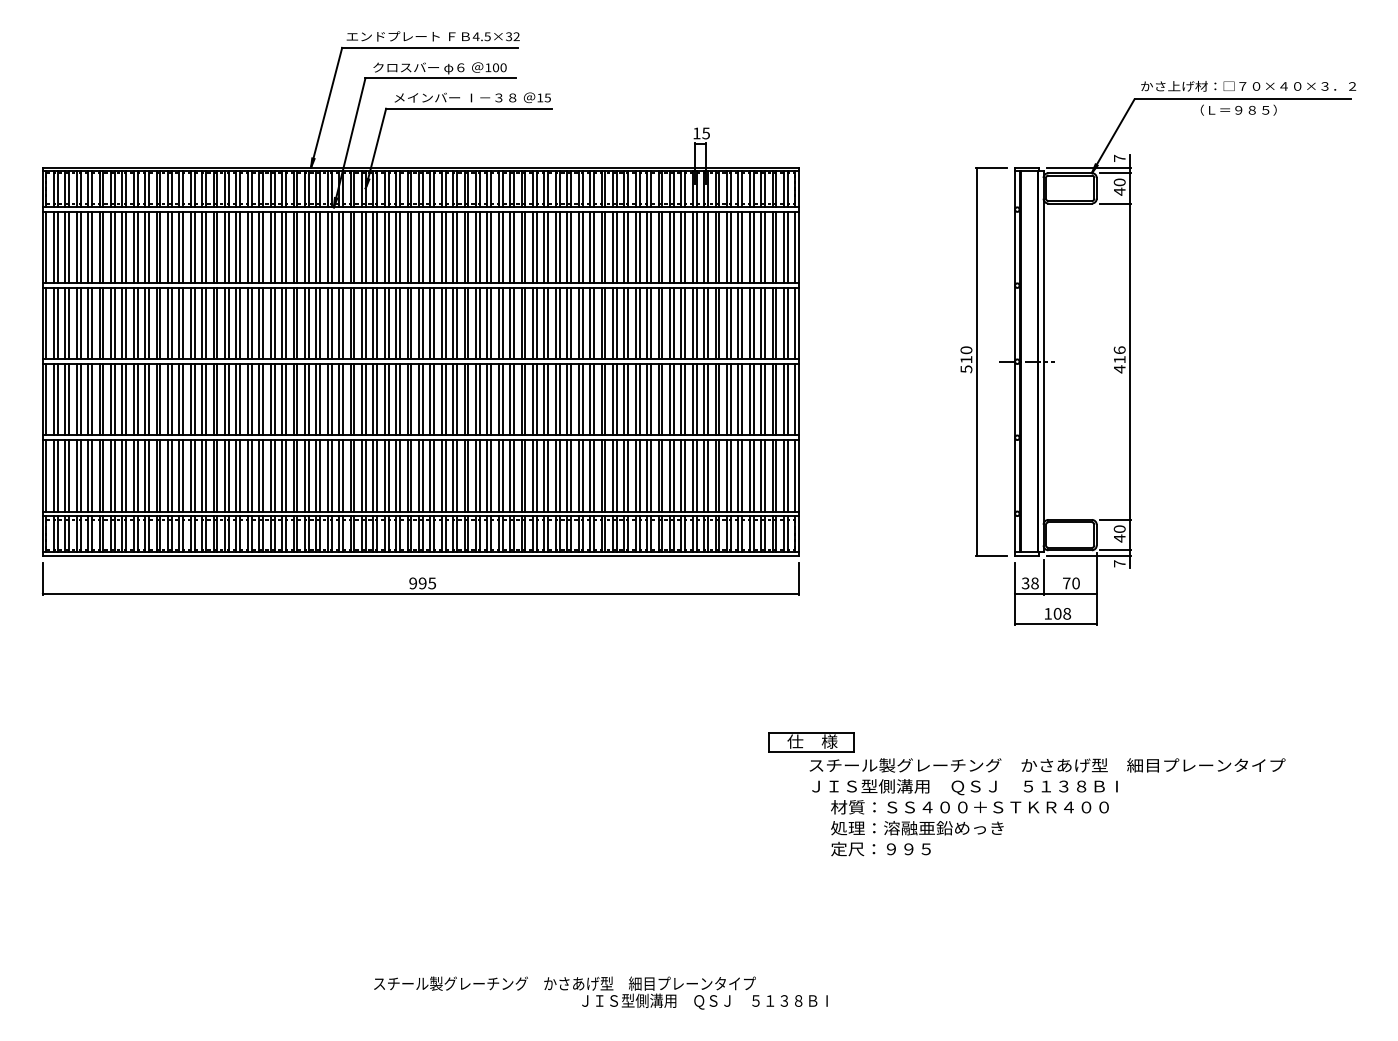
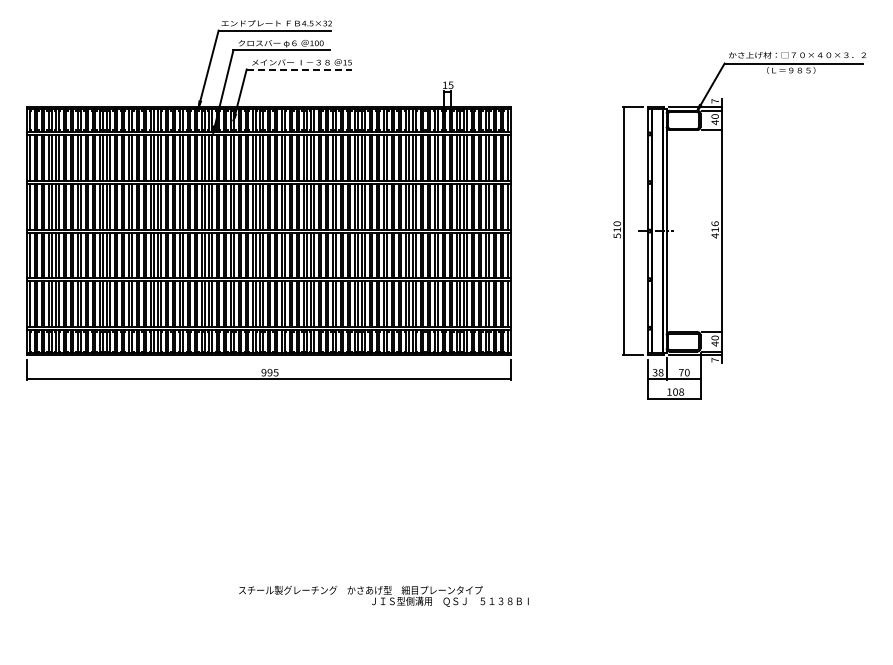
line: (468, 108) -> (299, 69), solid -> dashed
part: (1026, 792) -> (655, 506), removed
text: (600, 991) -> (383, 595), moved

